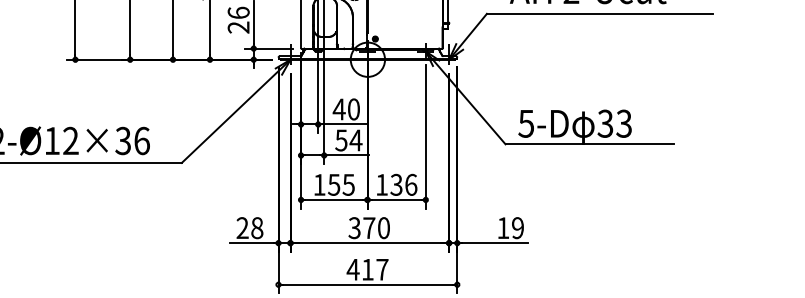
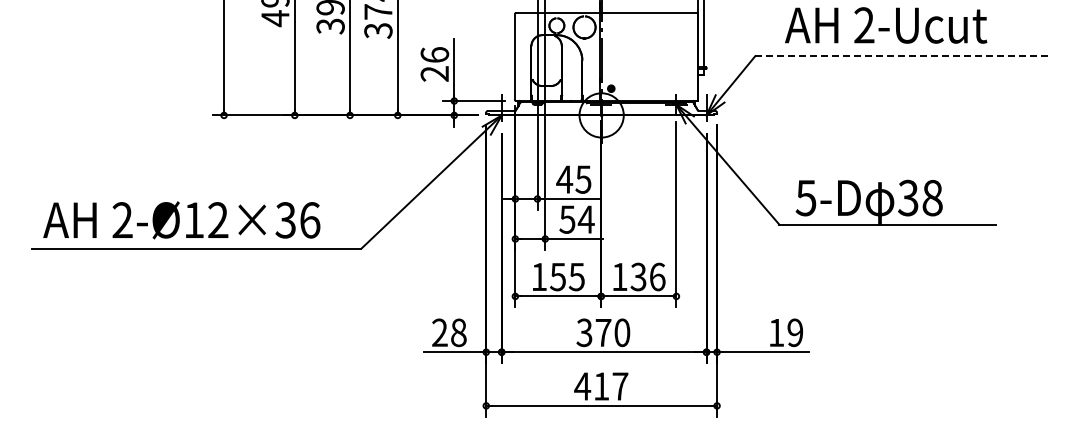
line: (600, 14) -> (901, 56), solid -> dashed
text: (353, 109) -> (583, 179), 40 -> 45
text: (624, 123) -> (932, 197), 33 -> 38

